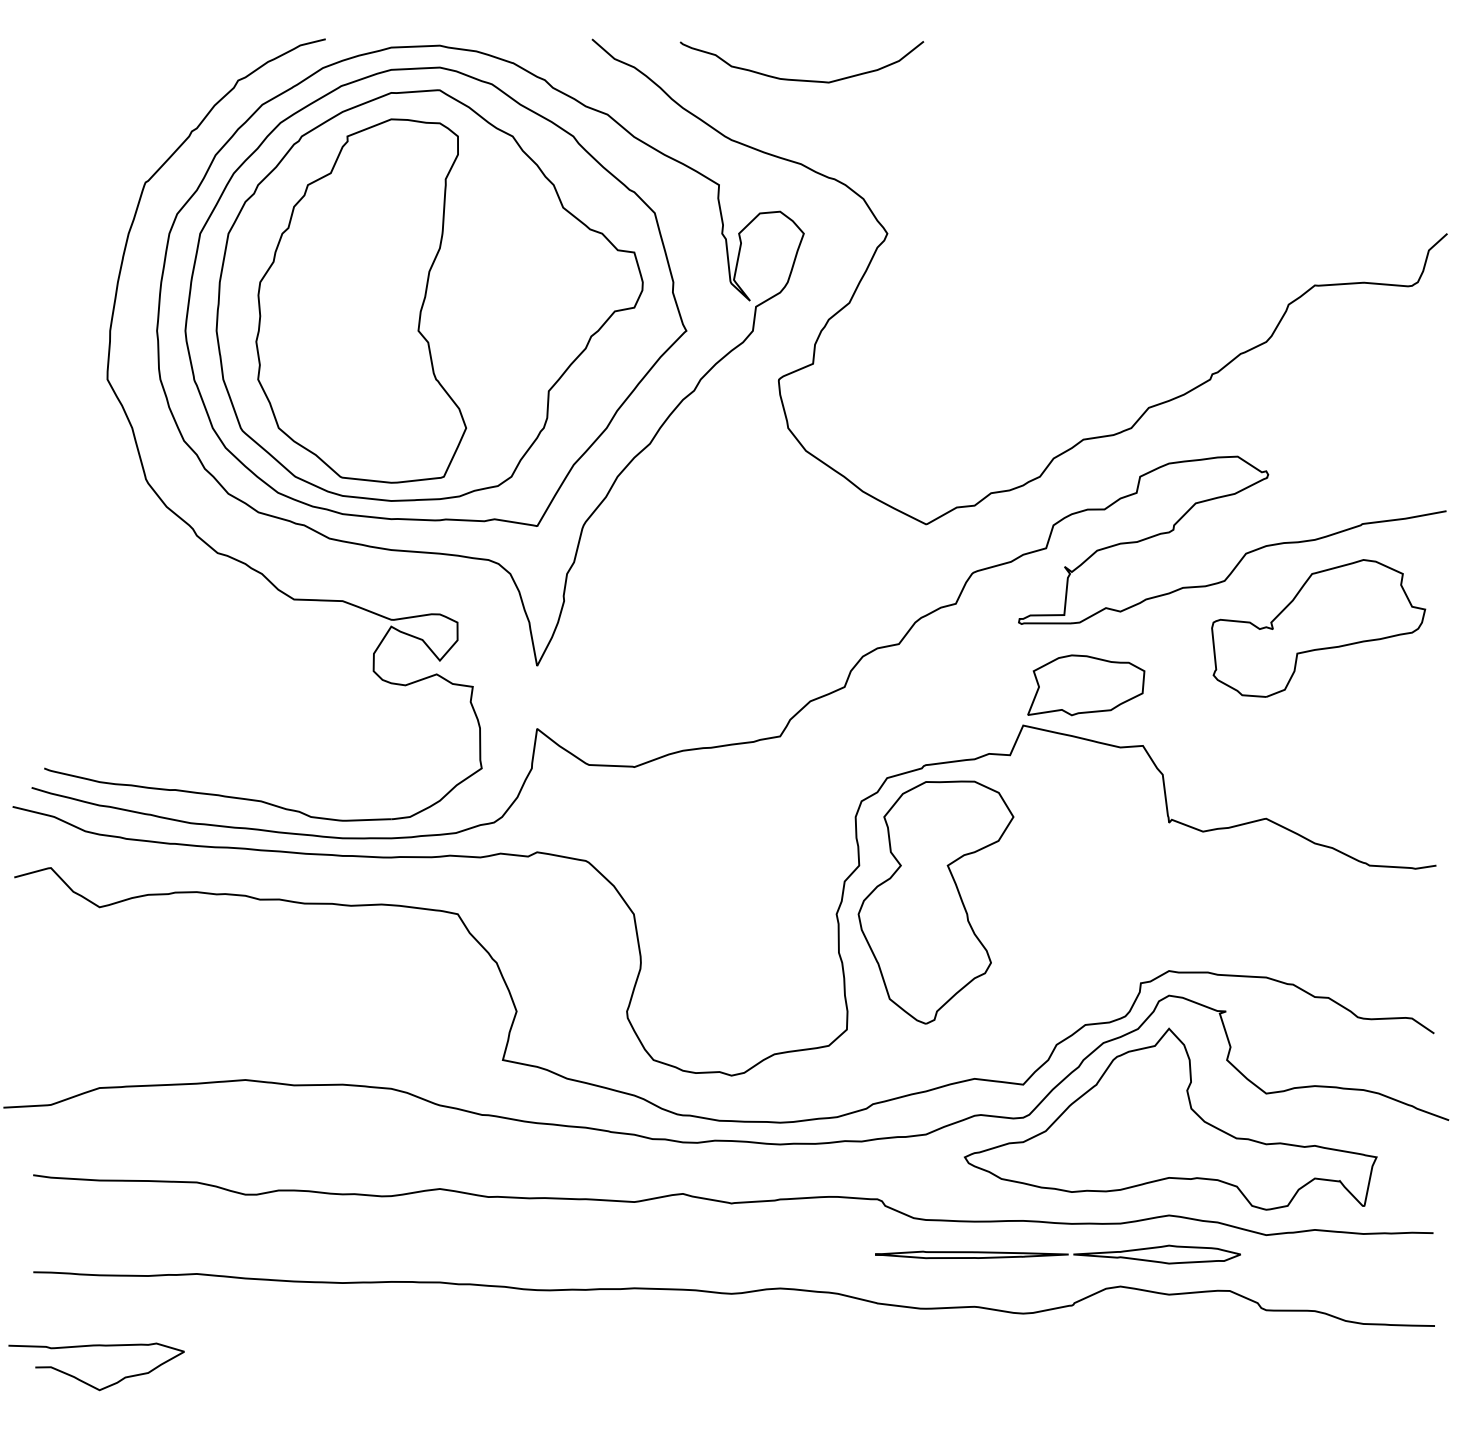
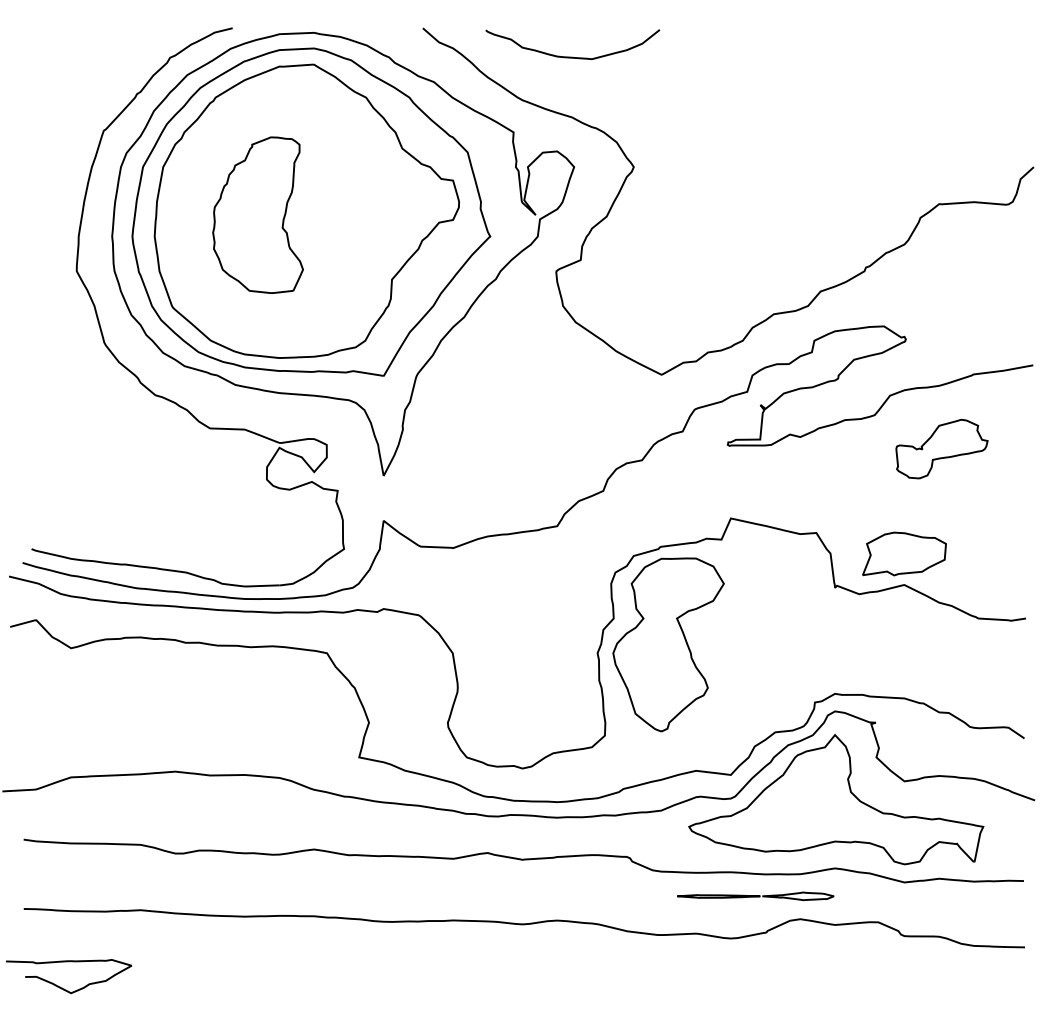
part: (361, 300) -> (258, 214), size x0.6
part: (1318, 628) -> (941, 449), size x0.6
part: (1086, 685) -> (904, 554), moved
part: (1057, 1254) -> (755, 896), size x0.6

